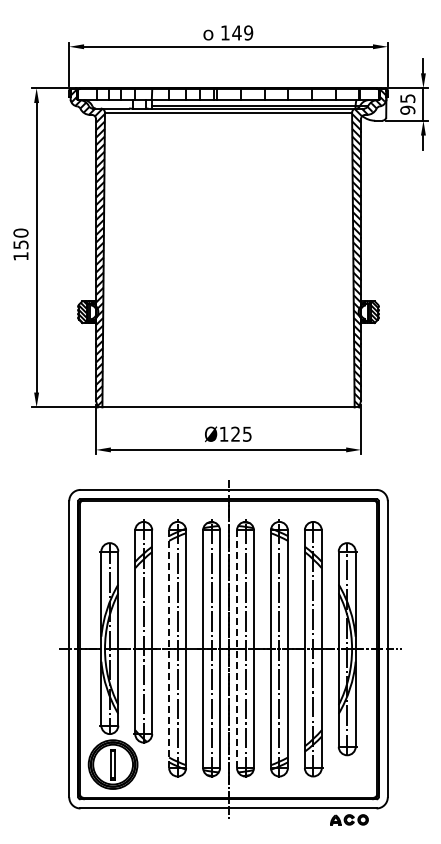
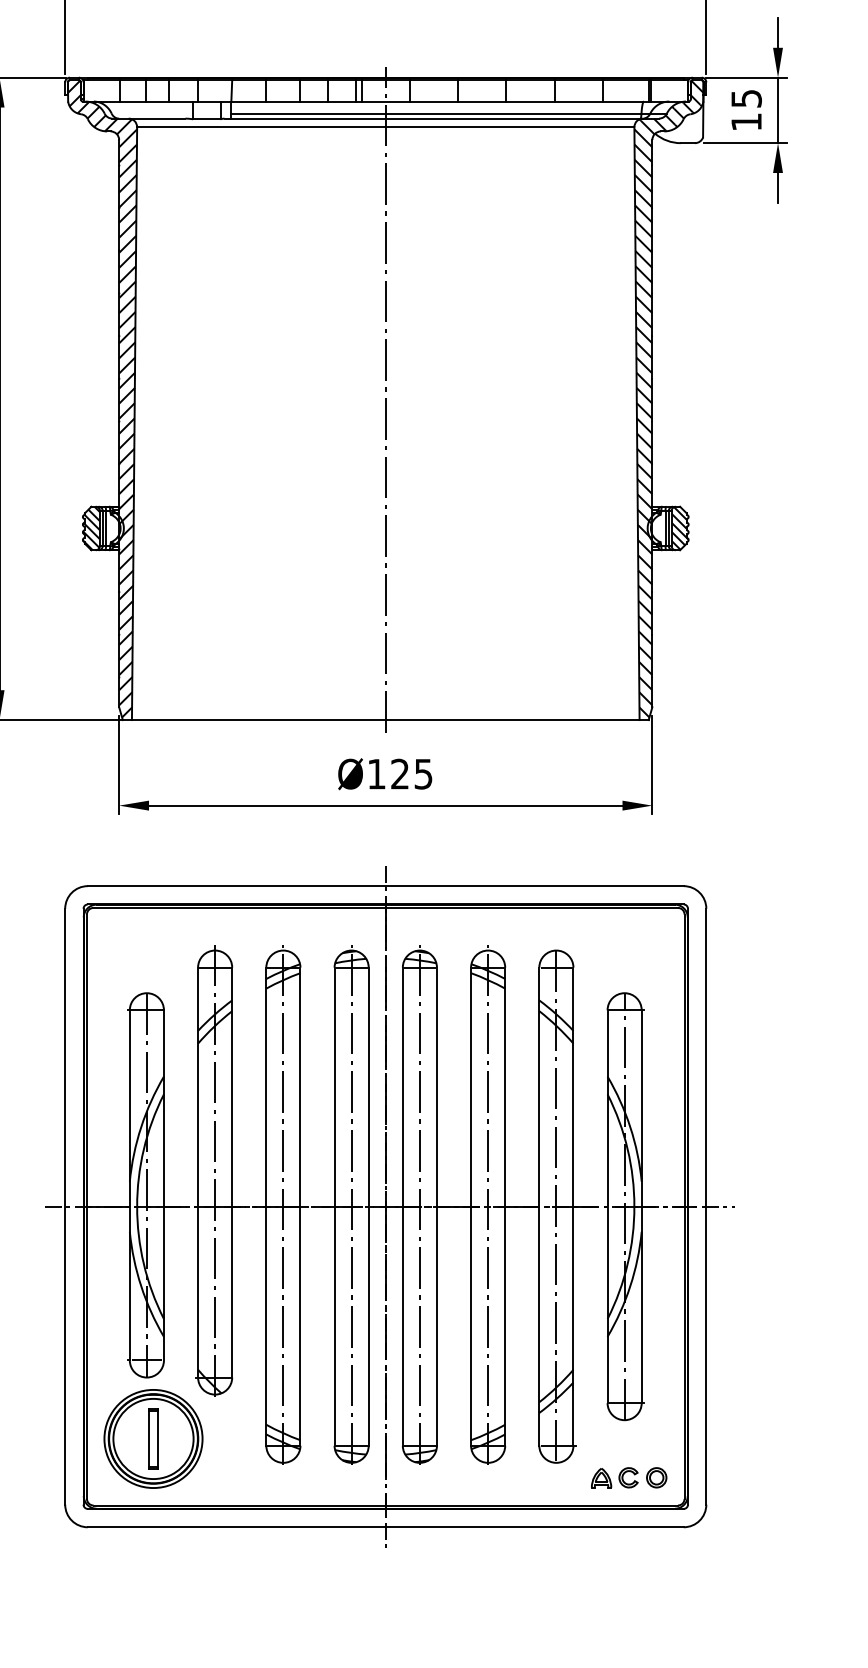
text: (407, 109) -> (745, 120), 95 -> 15
line: (228, 248) -> (385, 400), added
line: (169, 649) -> (266, 1207), dashed -> solid
line: (237, 649) -> (403, 1207), dashed -> solid
part: (349, 819) -> (629, 1476), moved

